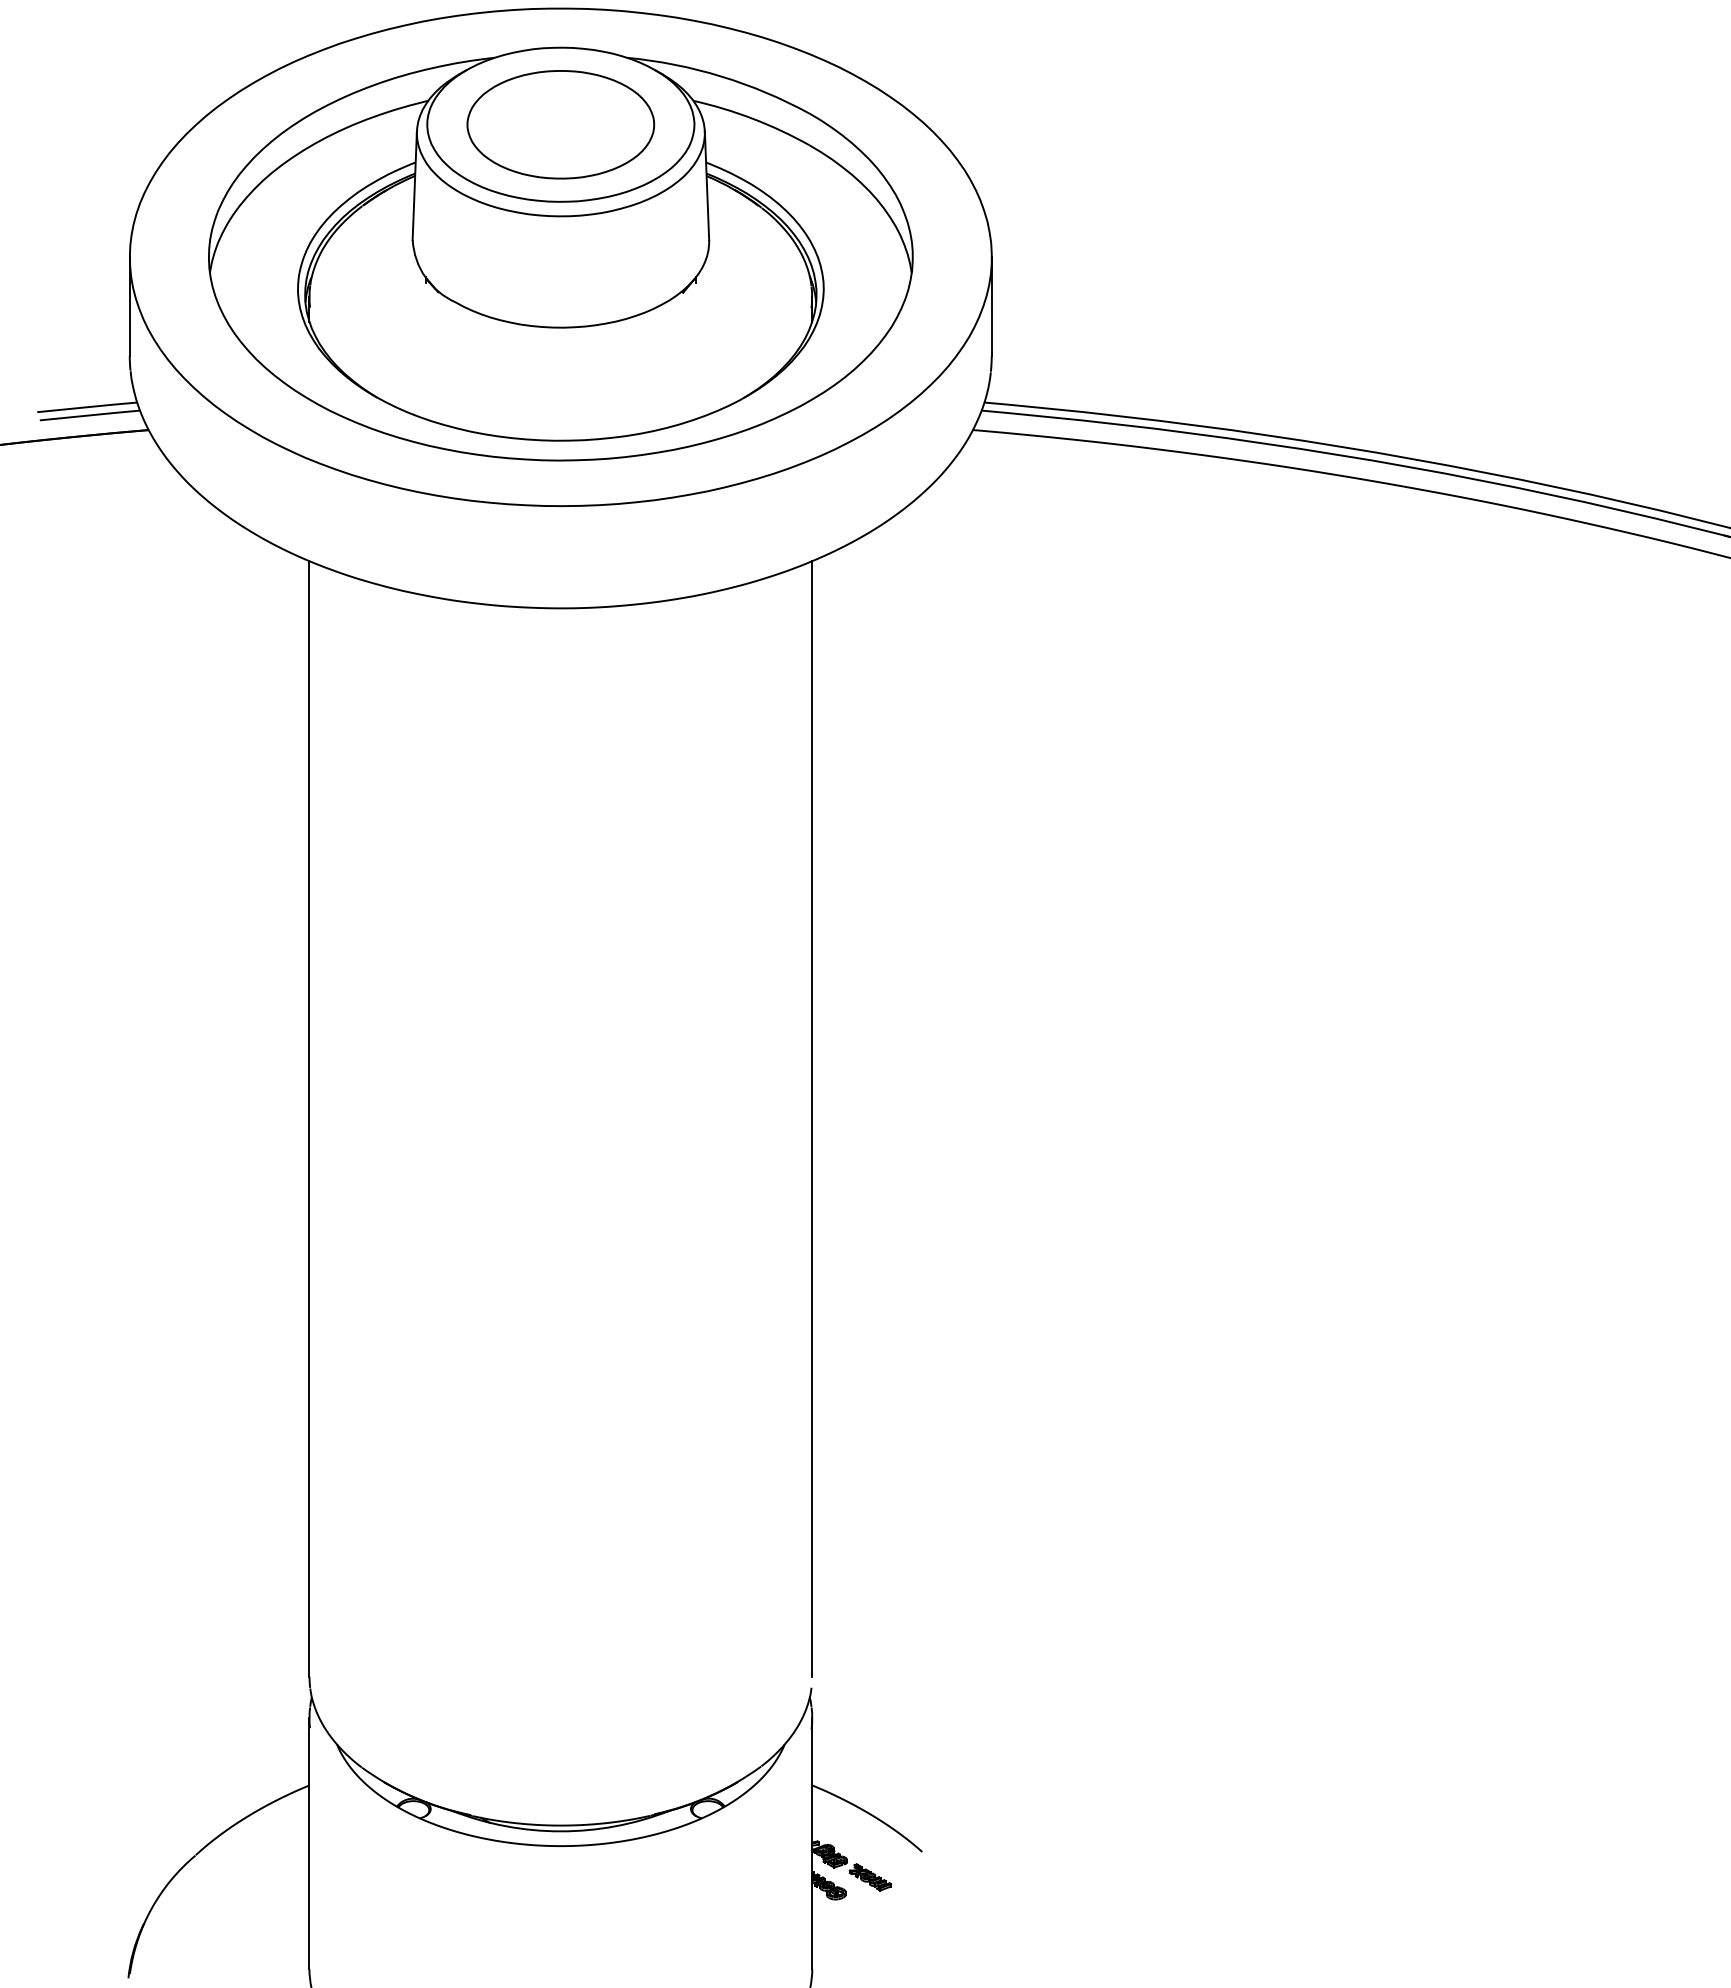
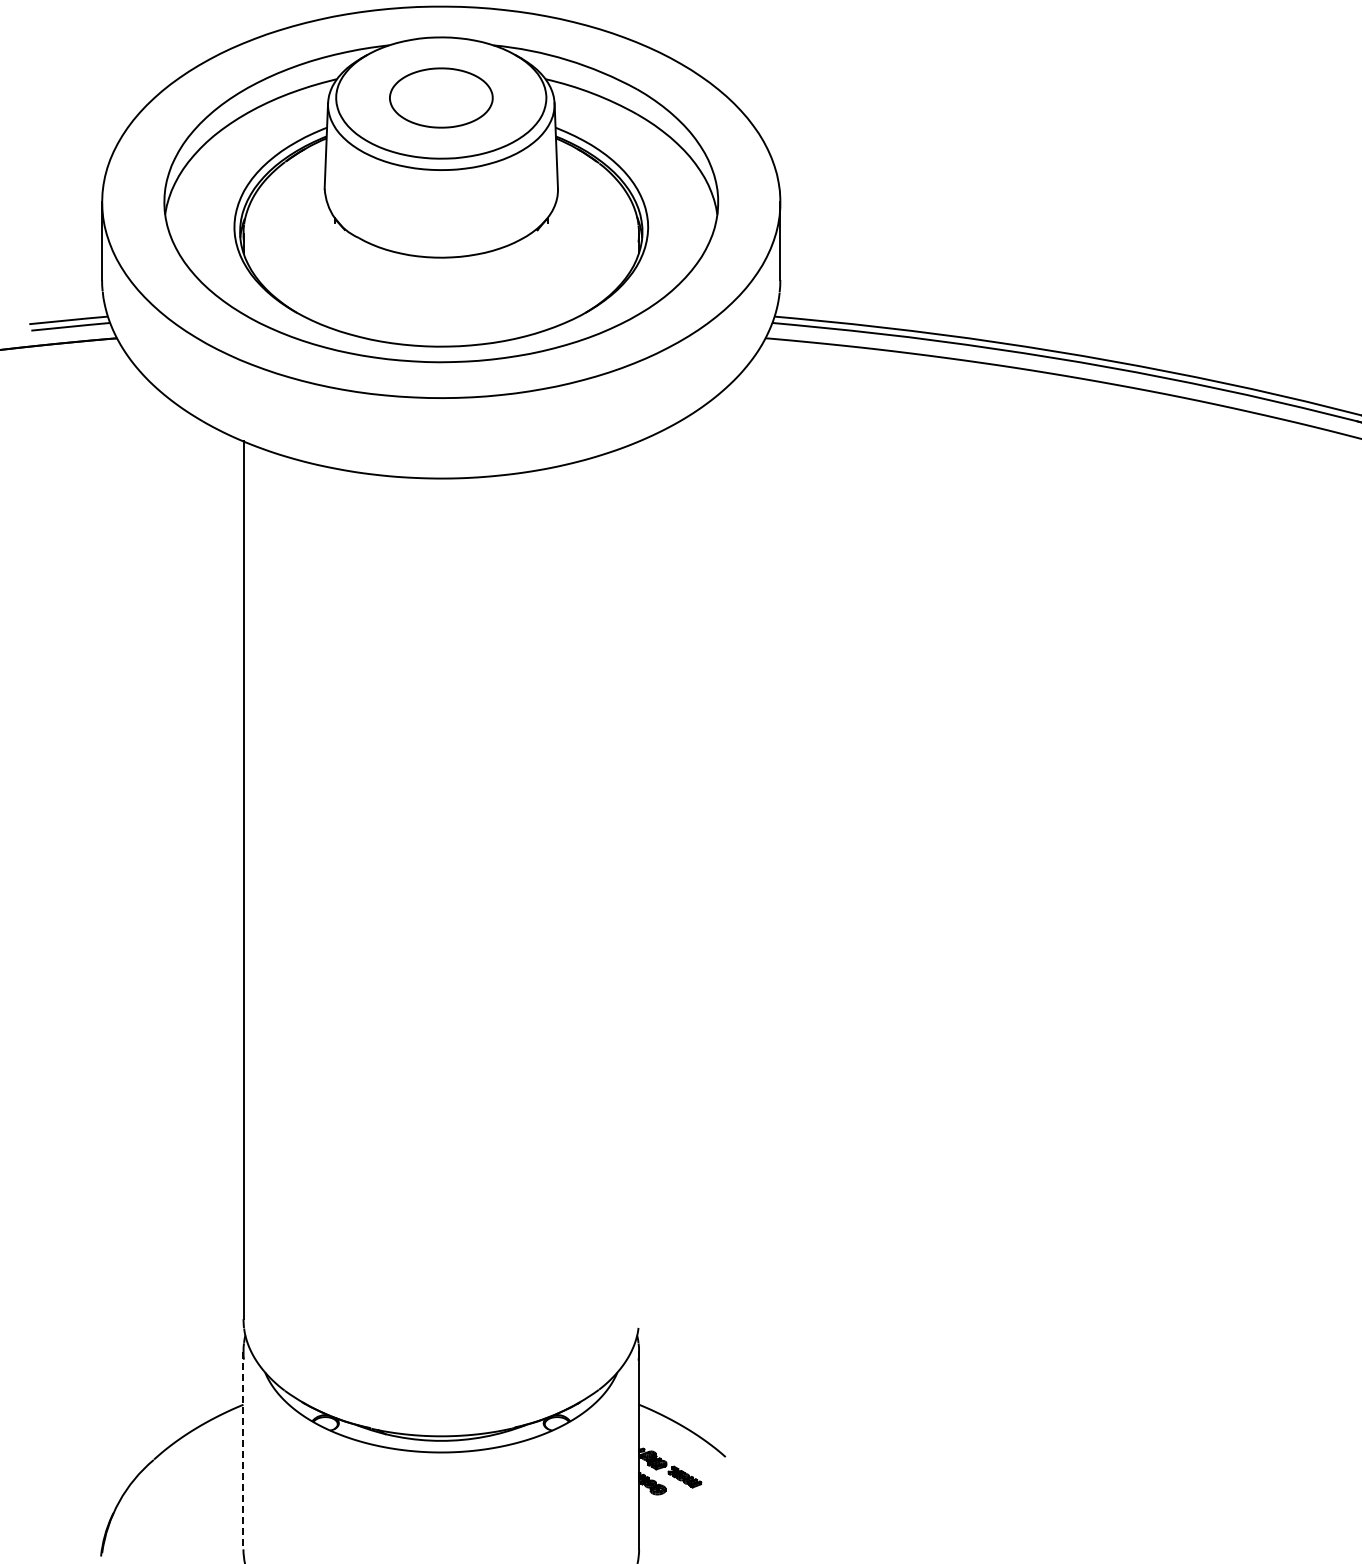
part: (561, 124) -> (441, 97), size x0.7
line: (812, 1119) -> (639, 880), removed
line: (309, 1843) -> (243, 1450), solid -> dashed

